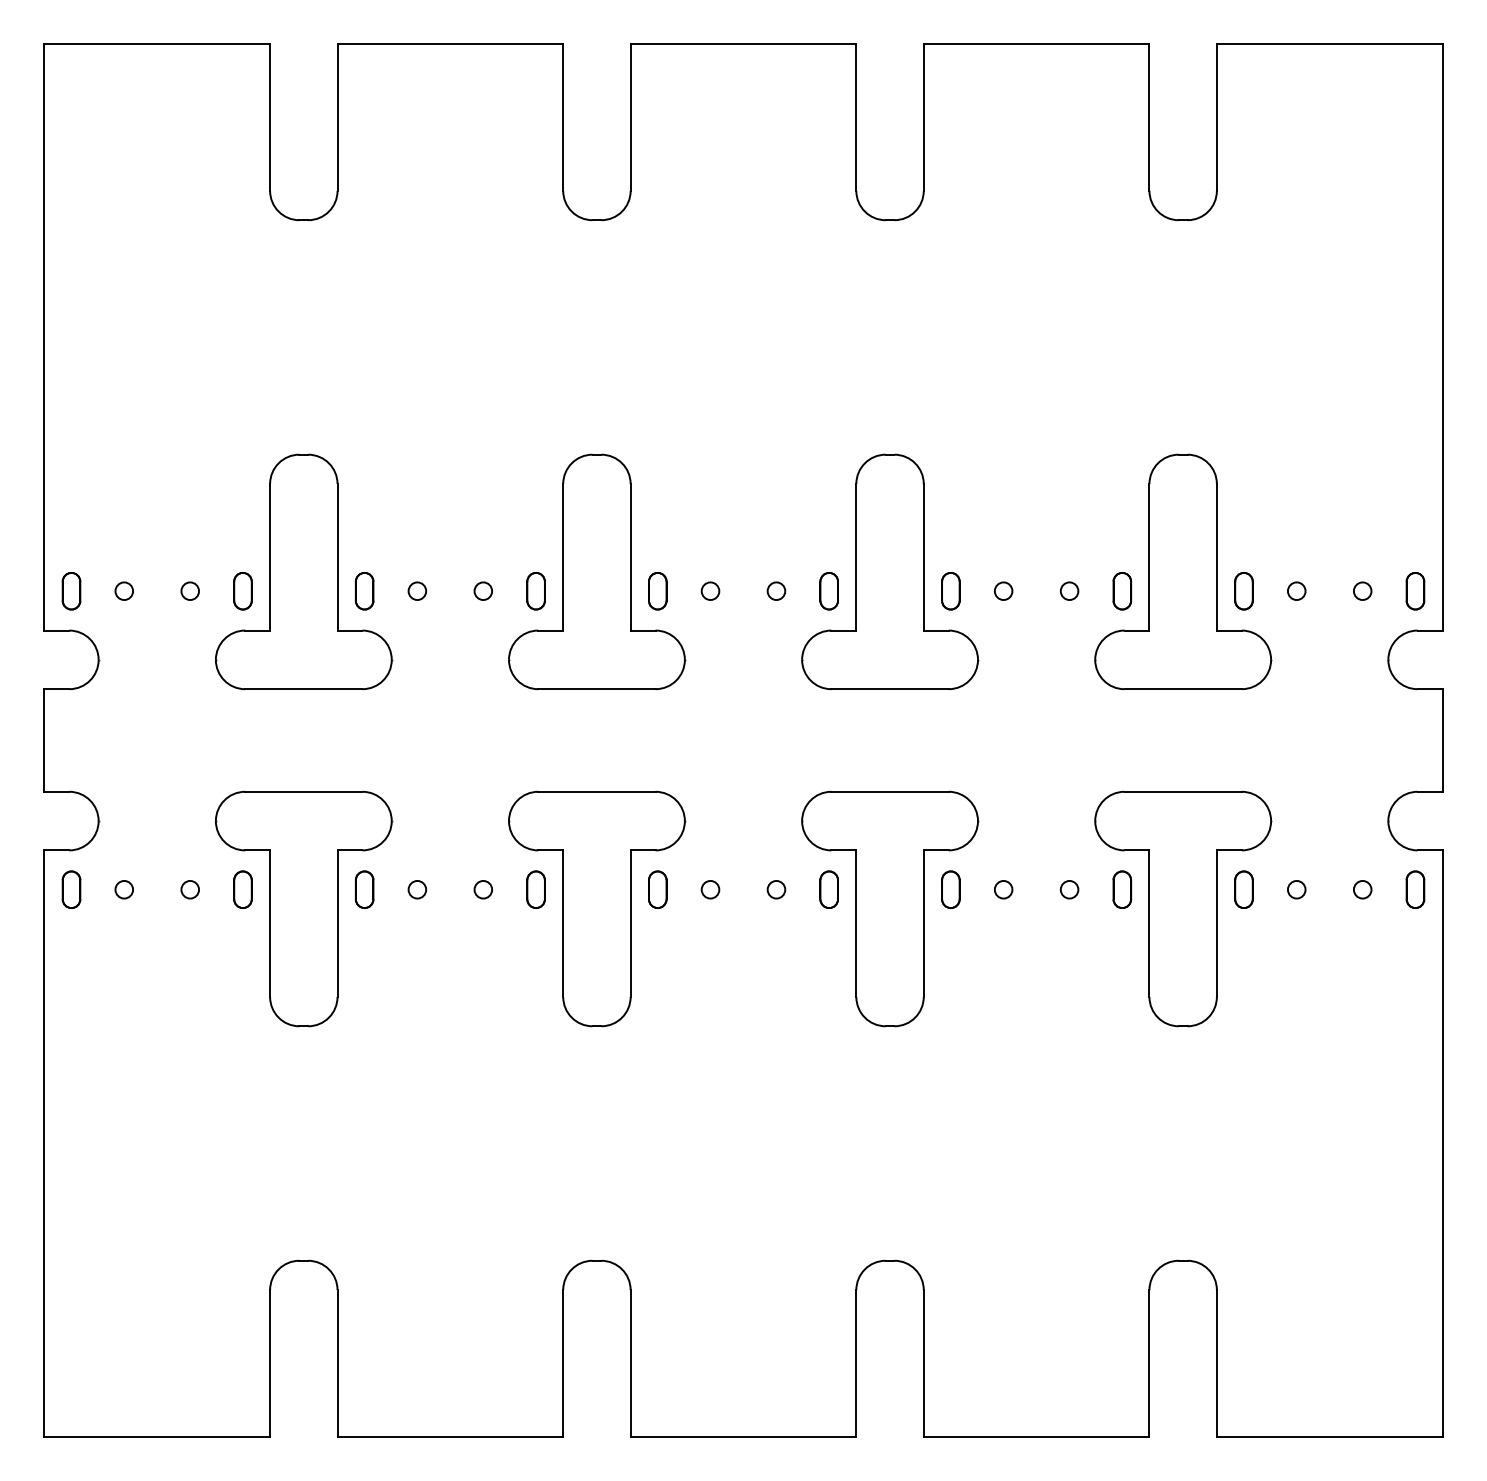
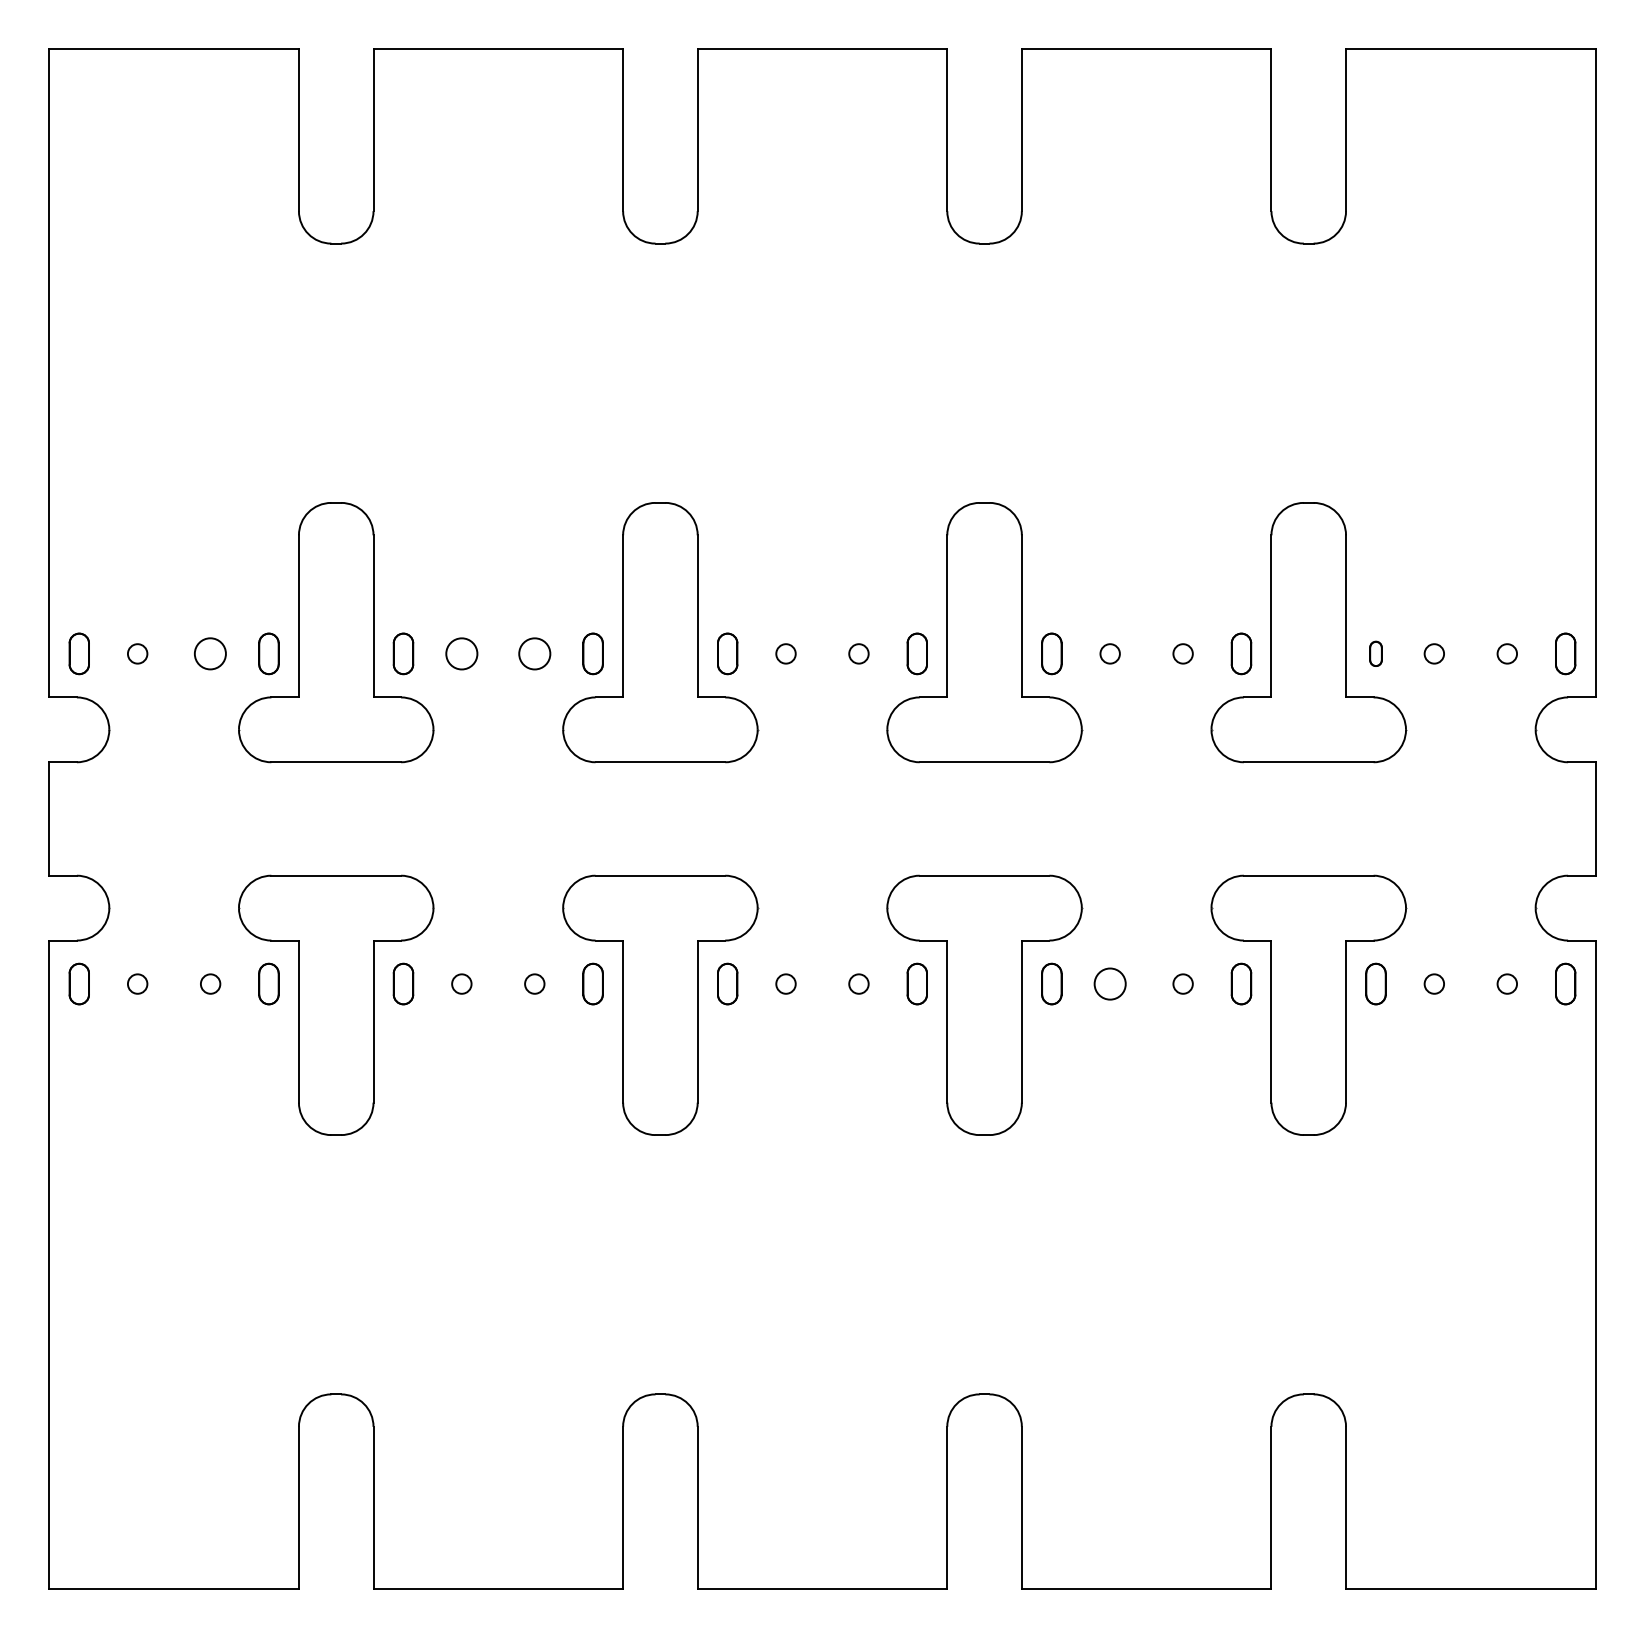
circle: (190, 590) -> (210, 653), size x1.6
circle: (417, 590) -> (461, 653), size x1.6
circle: (483, 590) -> (534, 653), size x1.6
part: (1243, 590) -> (1375, 653), size x0.6
circle: (1003, 889) -> (1109, 983), size x1.6

